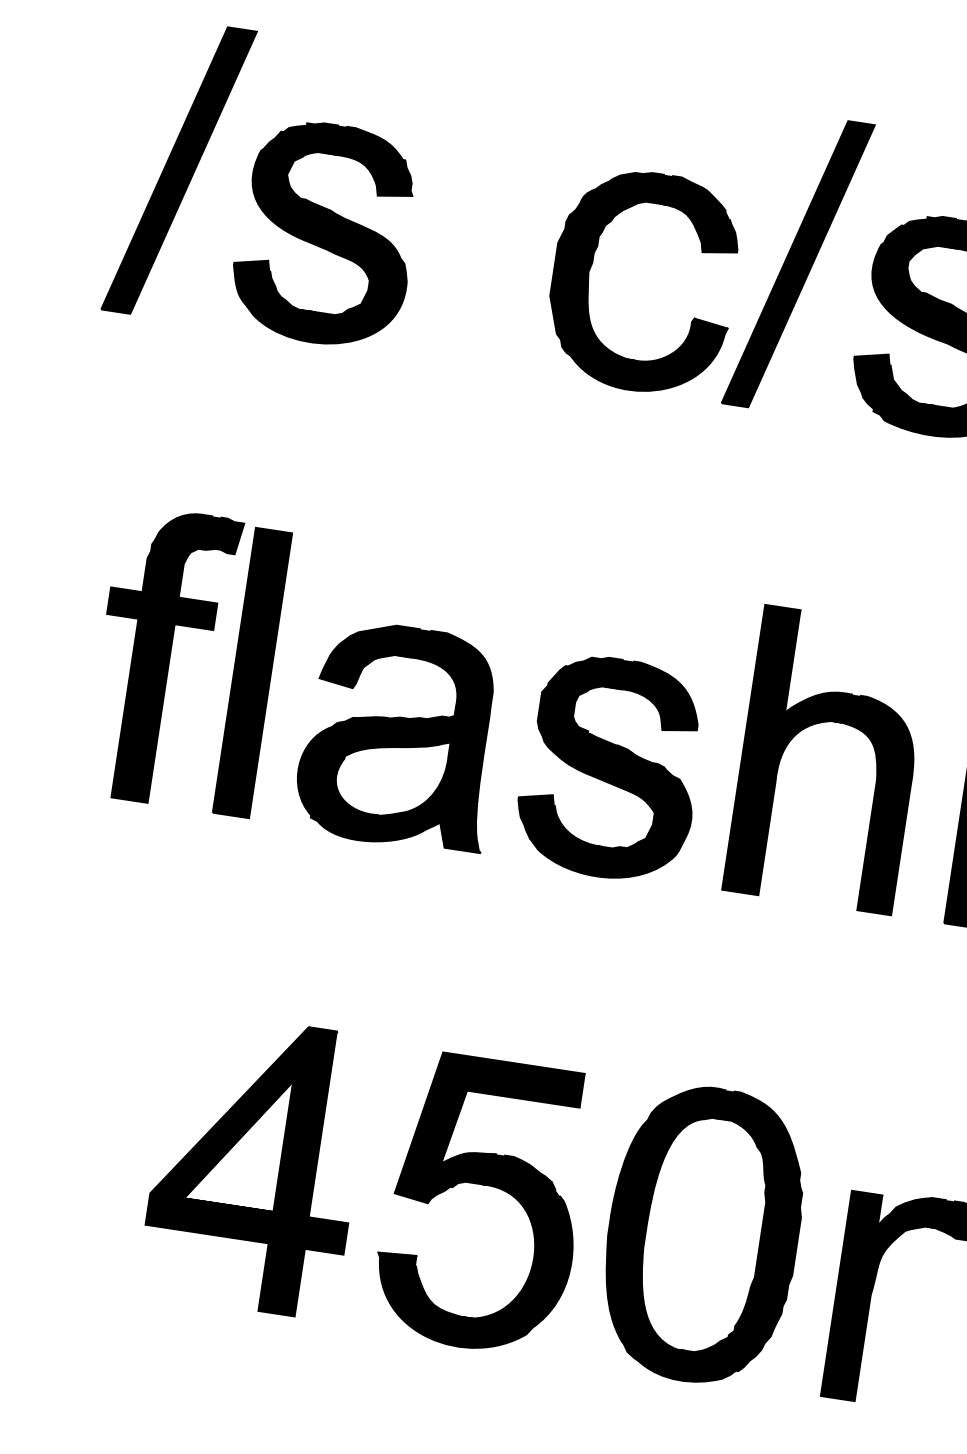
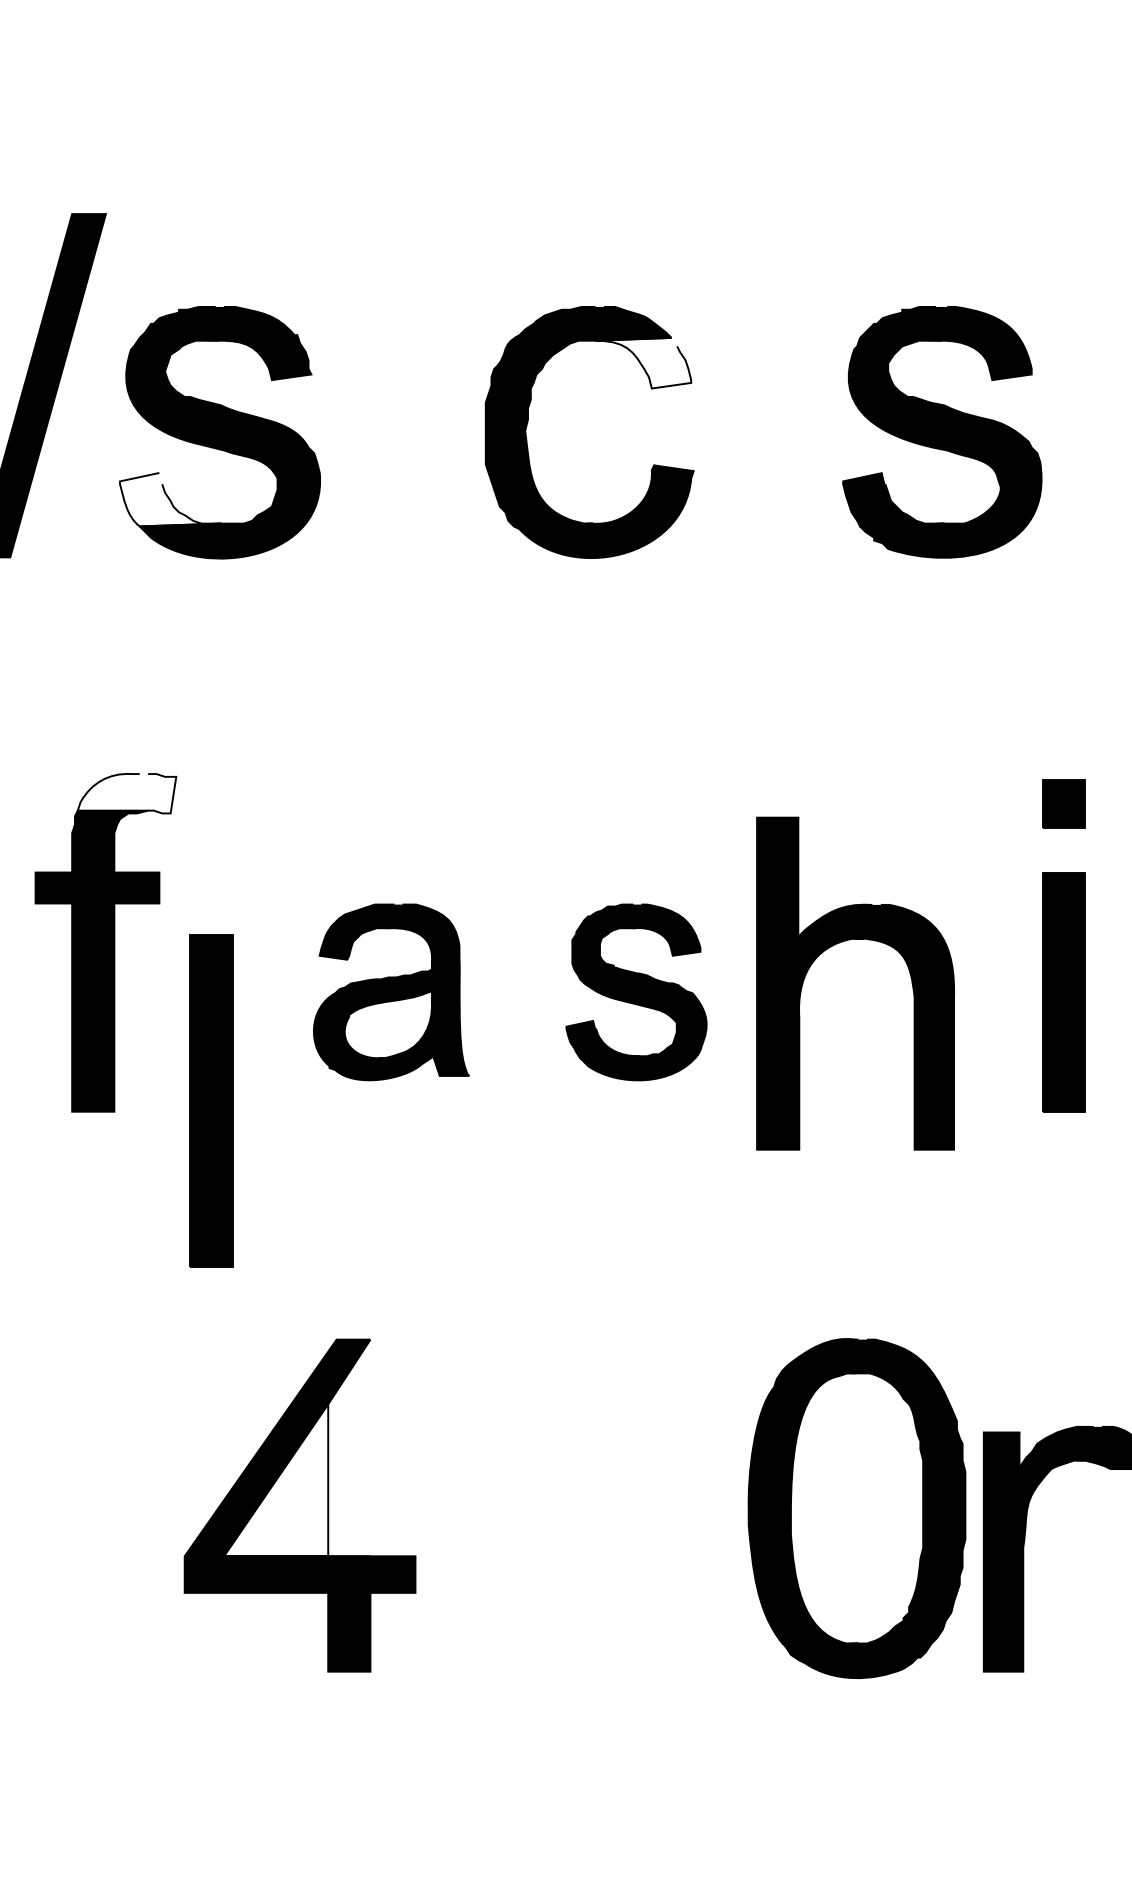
fill: (698, 228) -> (643, 362), removed
part: (798, 264) -> (763, 385), removed
fill: (275, 284) -> (170, 499), removed
fill: (199, 531) -> (126, 793), removed
part: (252, 672) -> (211, 1100), moved
part: (825, 722) -> (846, 941), moved
part: (400, 736) -> (391, 992), size x0.7
part: (611, 768) -> (636, 992), size x0.7
fill: (261, 1114) -> (297, 1447), removed
part: (485, 1185) -> (565, 1489), removed
part: (702, 1234) -> (856, 1508), moved

